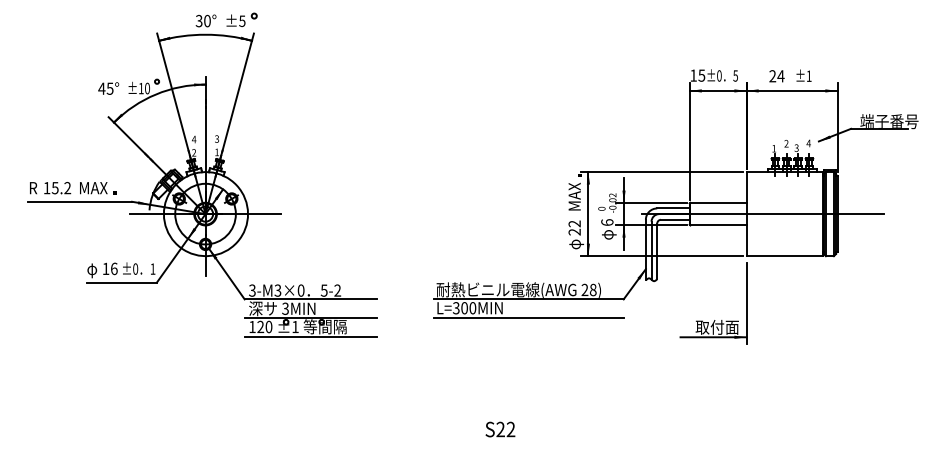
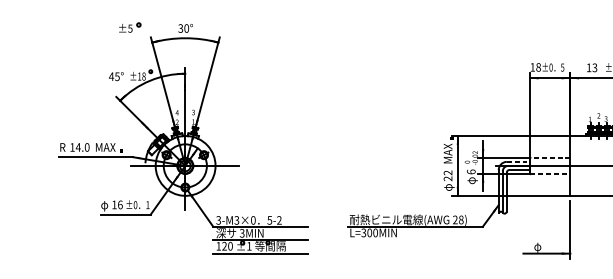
part: (241, 19) -> (129, 27), moved
text: (701, 75) -> (538, 67), 15 -> 18
text: (776, 76) -> (591, 67), 24 -> 13
text: (147, 88) -> (144, 76), ±10 -> ±18
text: (61, 188) -> (82, 147), 15.2 -> 14.0
line: (718, 202) -> (550, 157), solid -> dashed
line: (673, 208) -> (518, 161), solid -> dashed
line: (718, 225) -> (550, 174), solid -> dashed
line: (528, 318) -> (415, 240), removed
text: (716, 328) -> (549, 247), 取付面 -> φ

